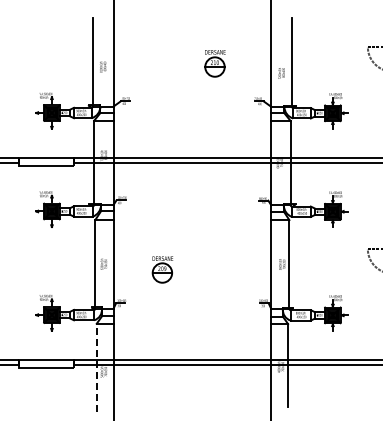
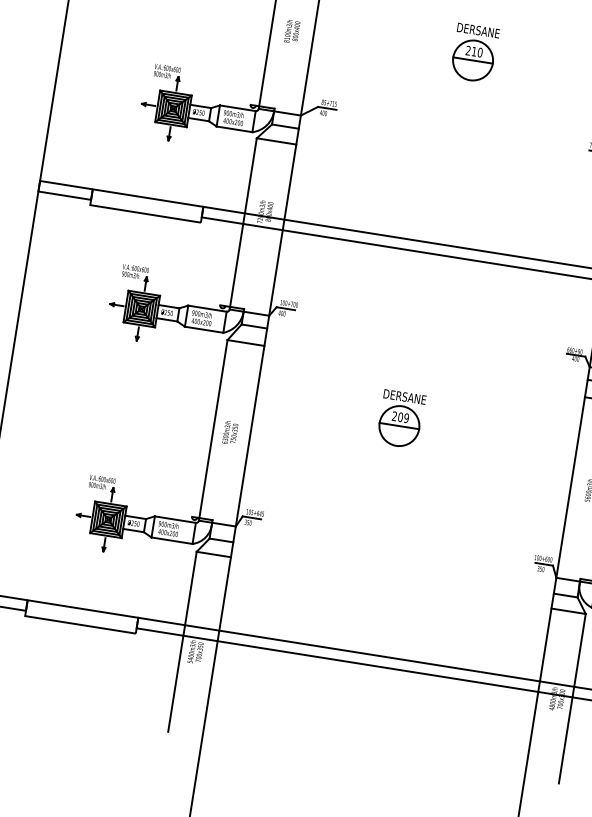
part: (214, 63) -> (473, 53), moved
part: (162, 269) -> (400, 418), moved
line: (96, 367) -> (182, 640), dashed -> solid

